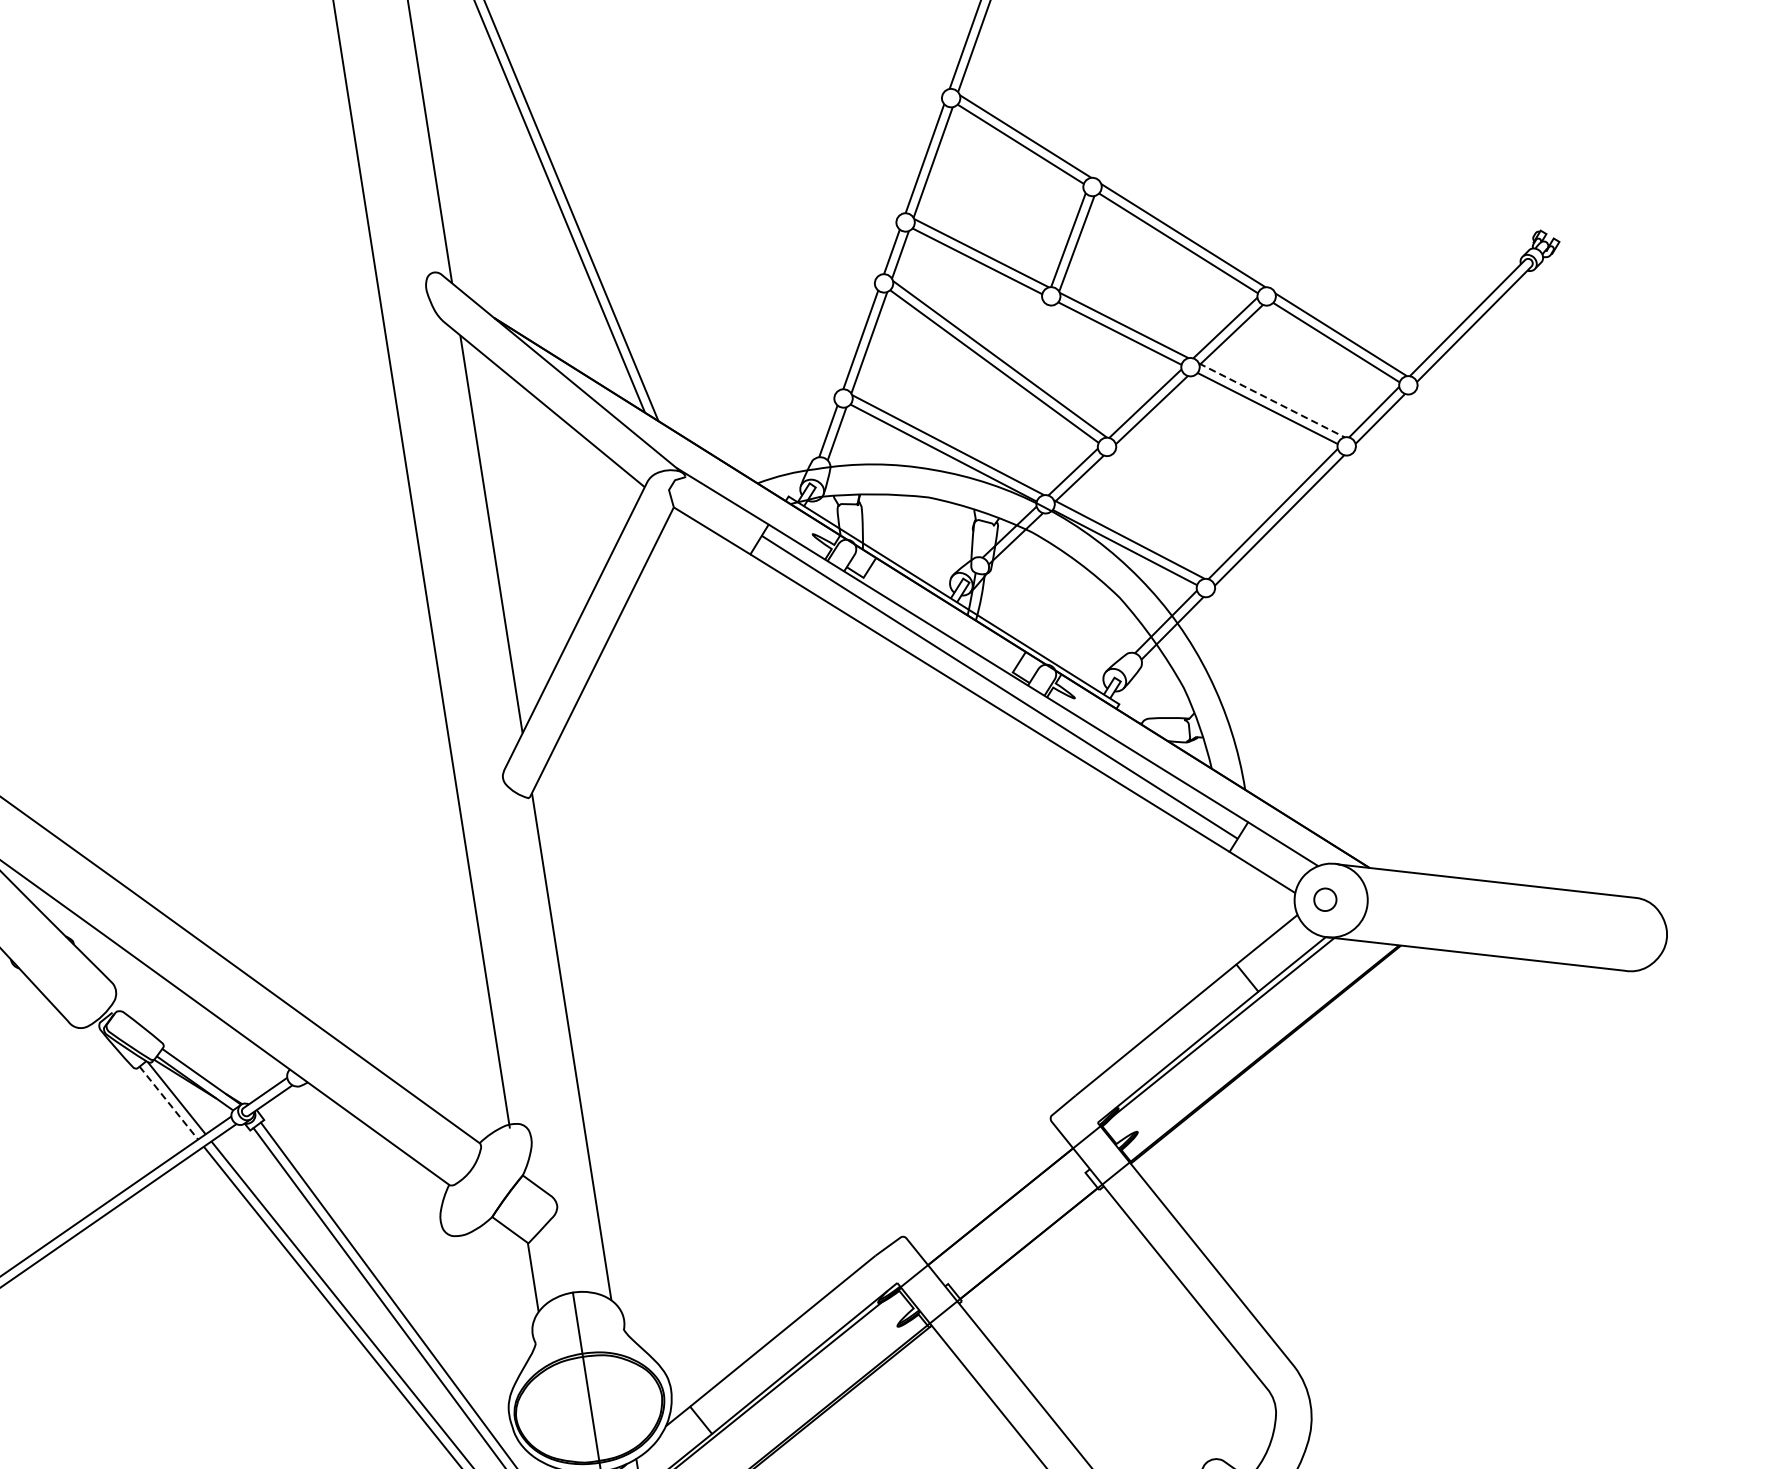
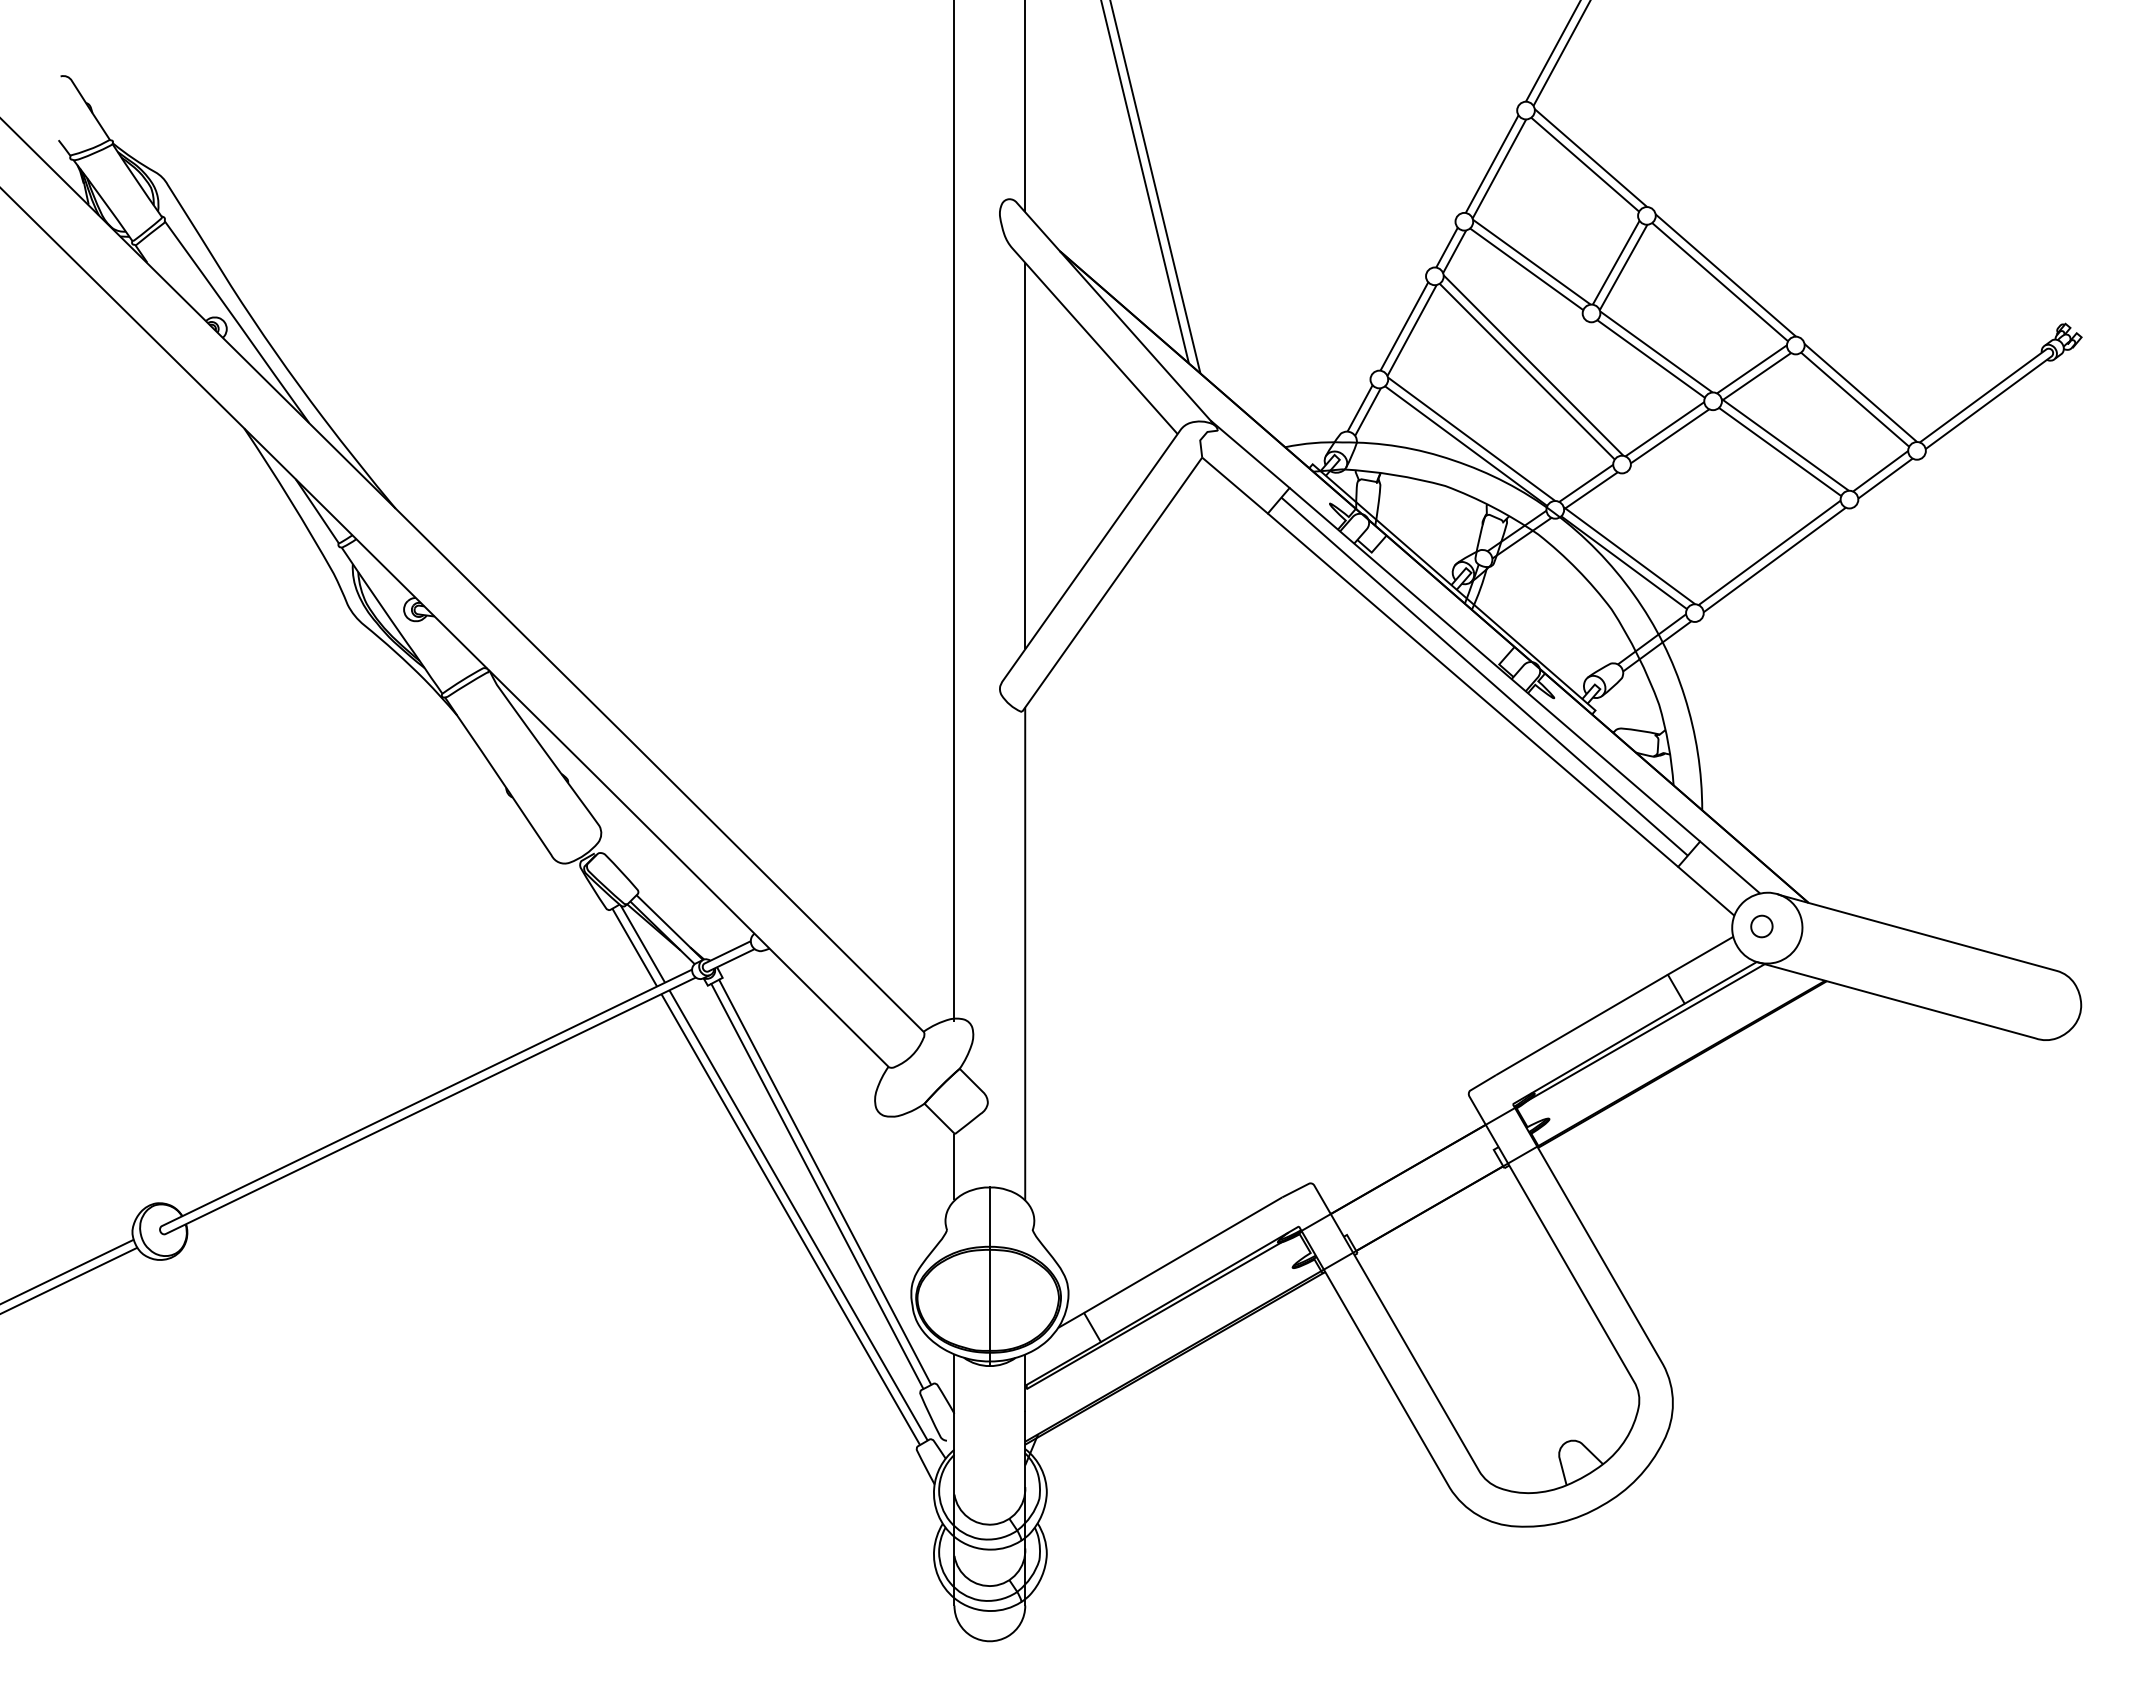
line: (1272, 400) -> (1785, 445), dashed -> solid
line: (168, 1103) -> (634, 947), dashed -> solid

